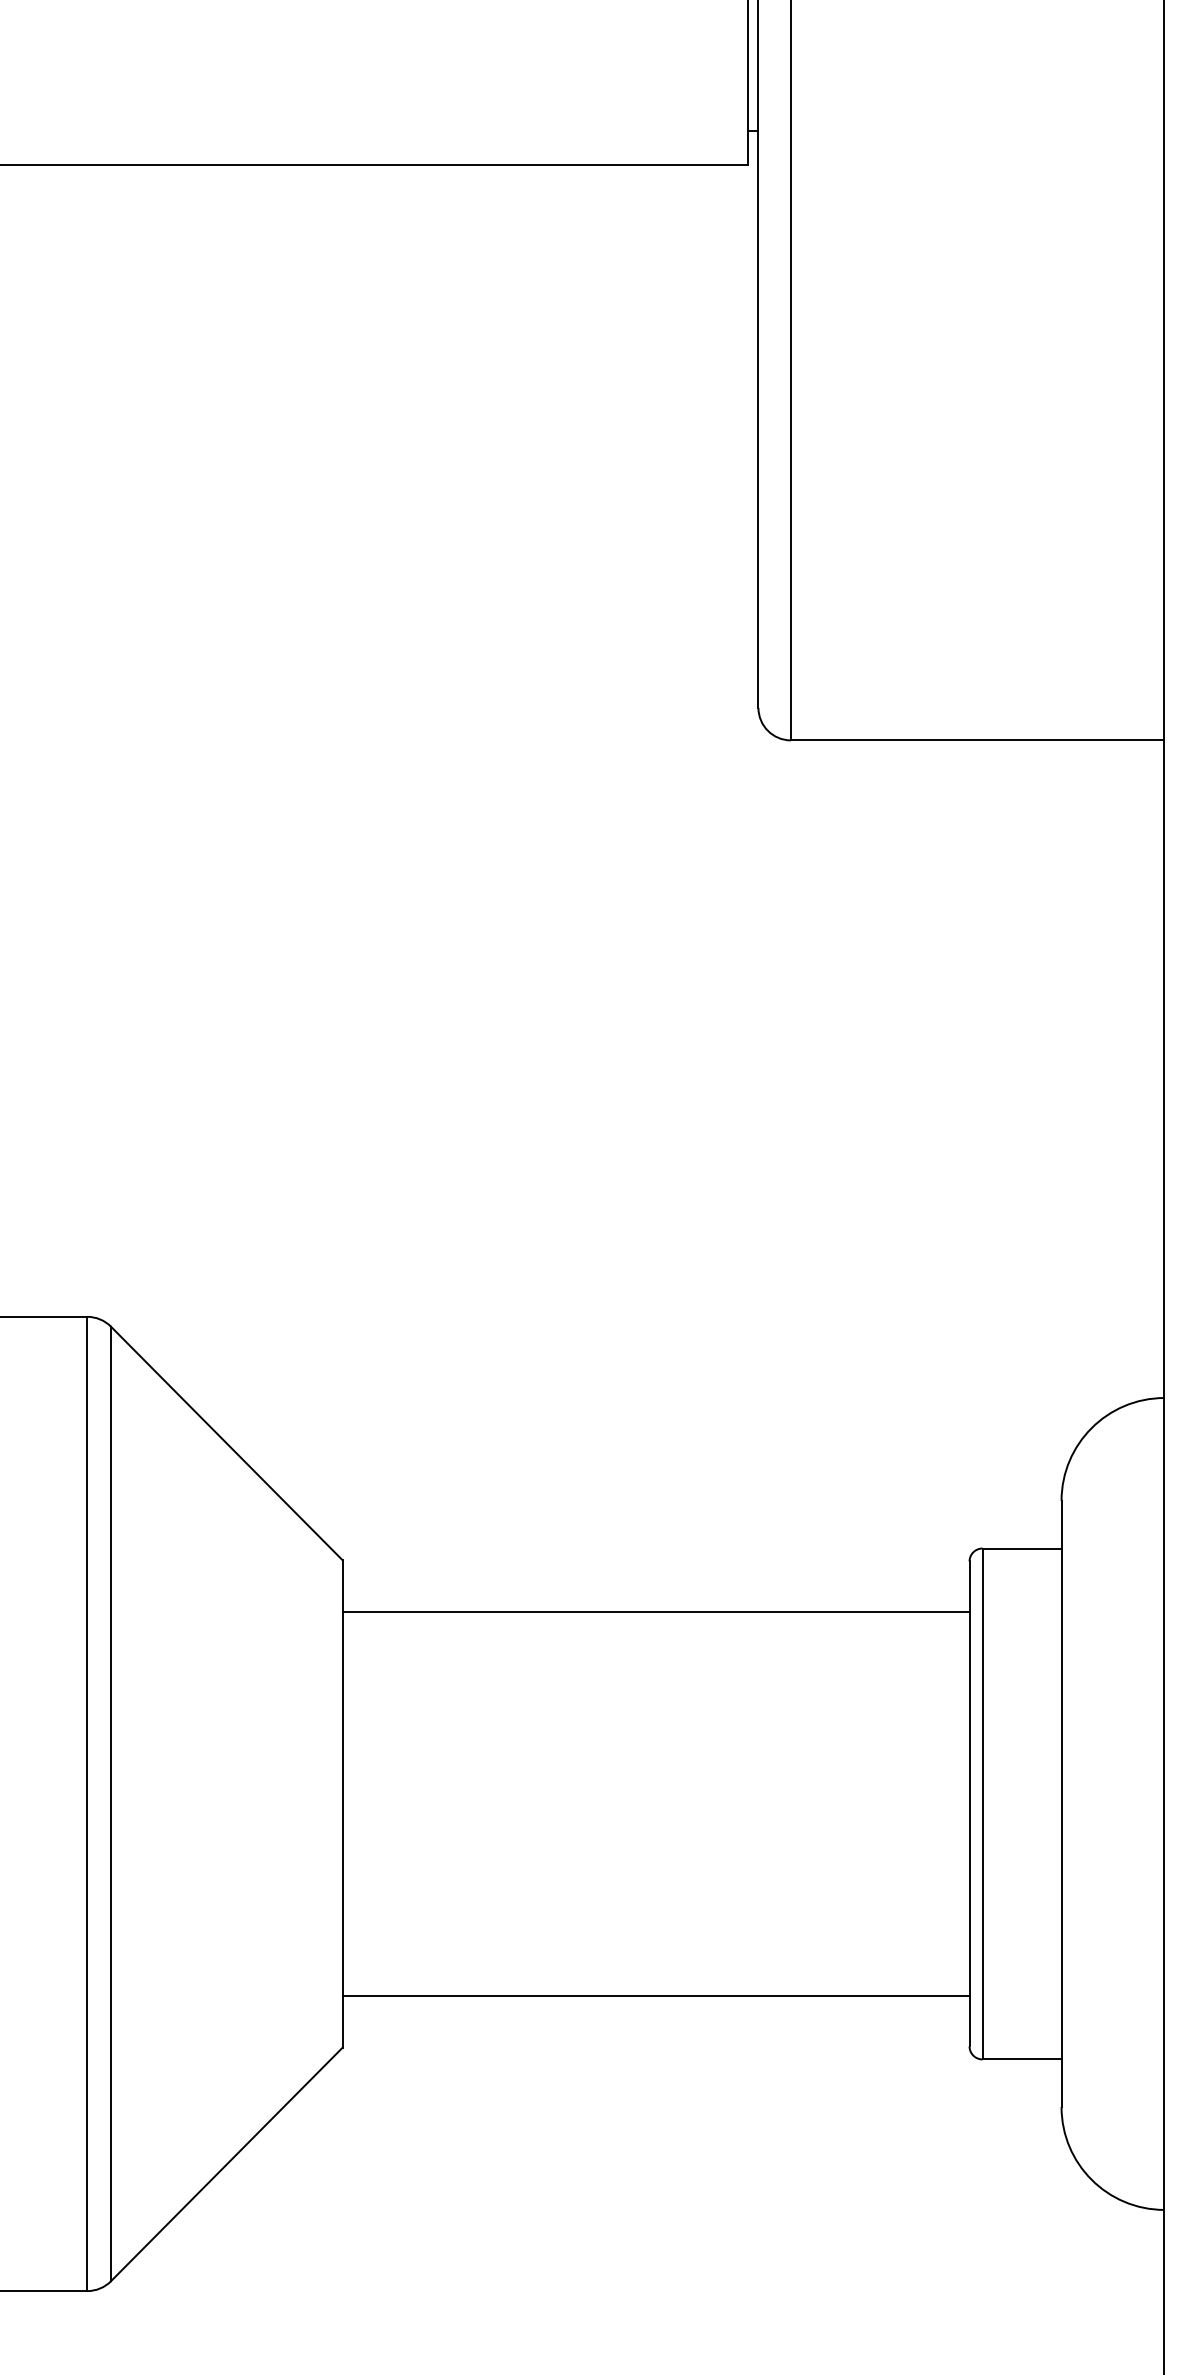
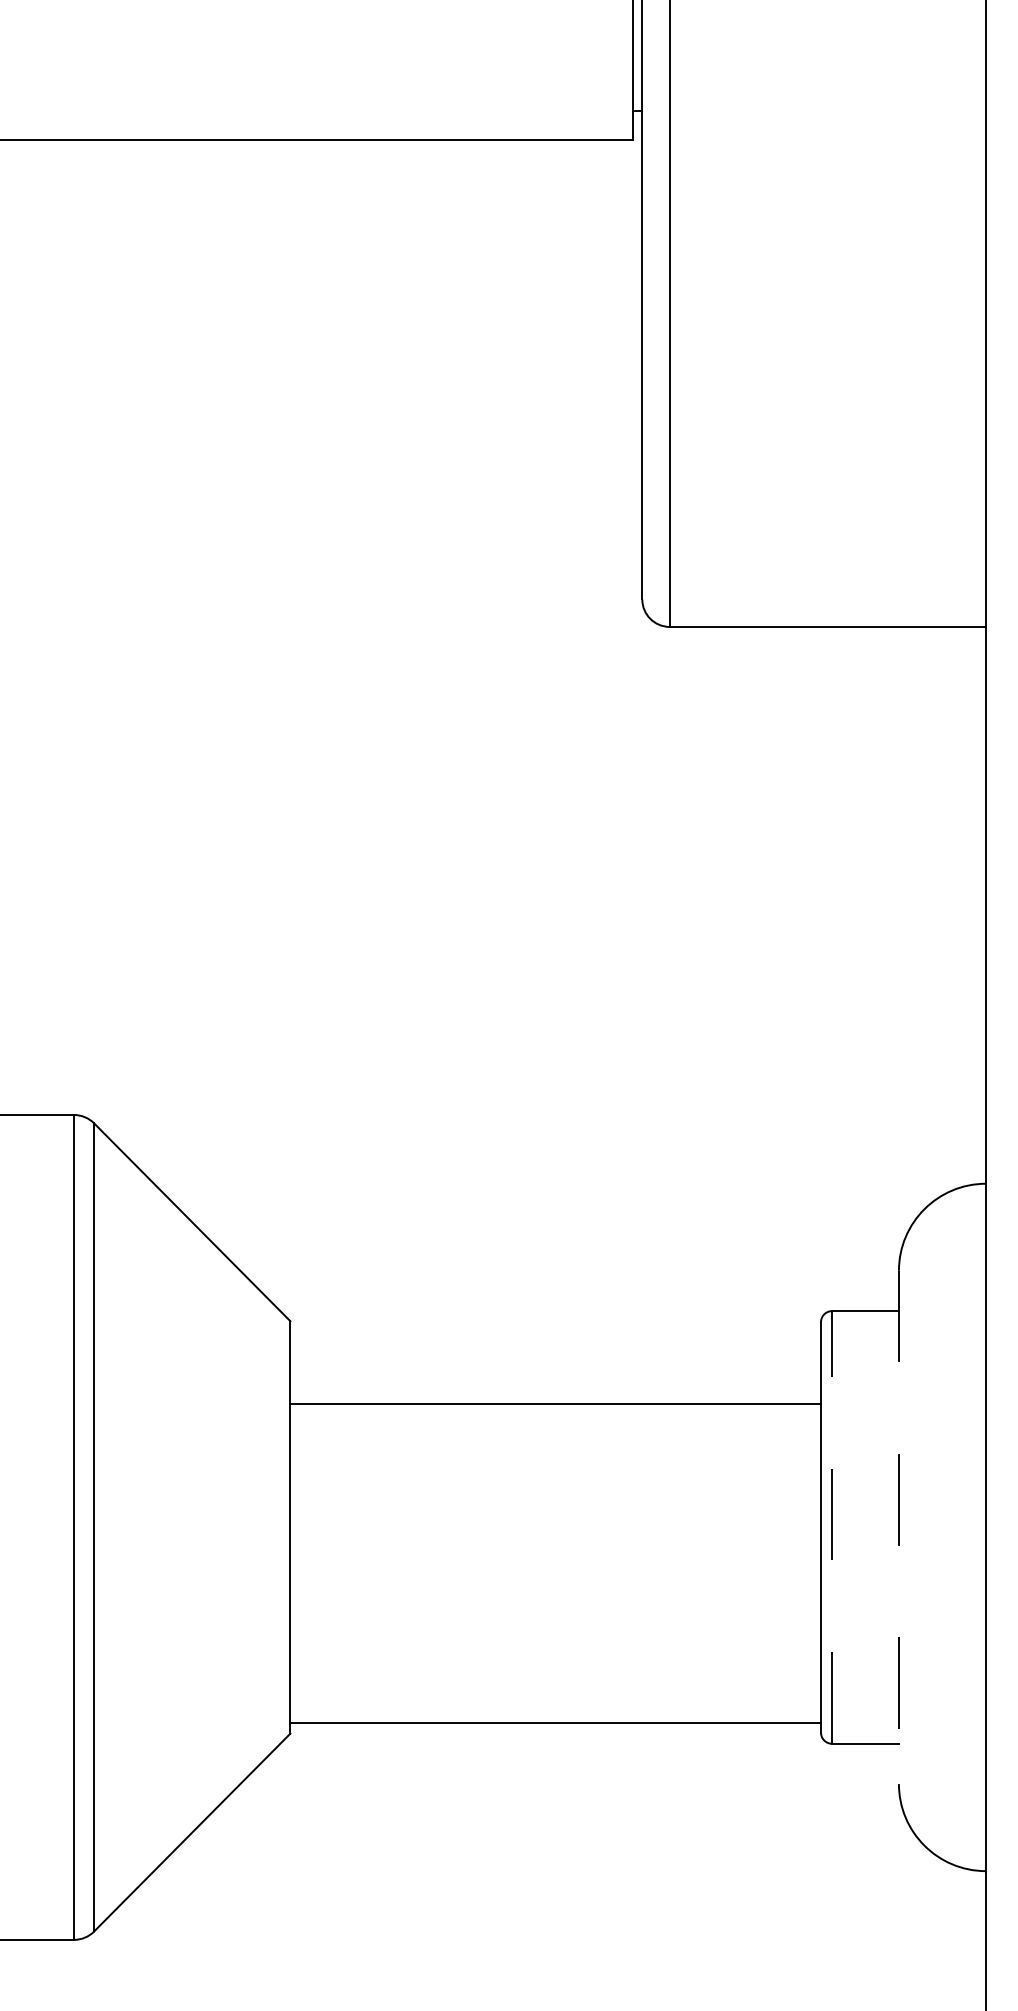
line: (655, 1612) -> (555, 1404), moved
line: (983, 1802) -> (832, 1526), solid -> dashed
line: (1061, 1804) -> (898, 1527), solid -> dashed
line: (655, 1995) -> (555, 1722), moved

